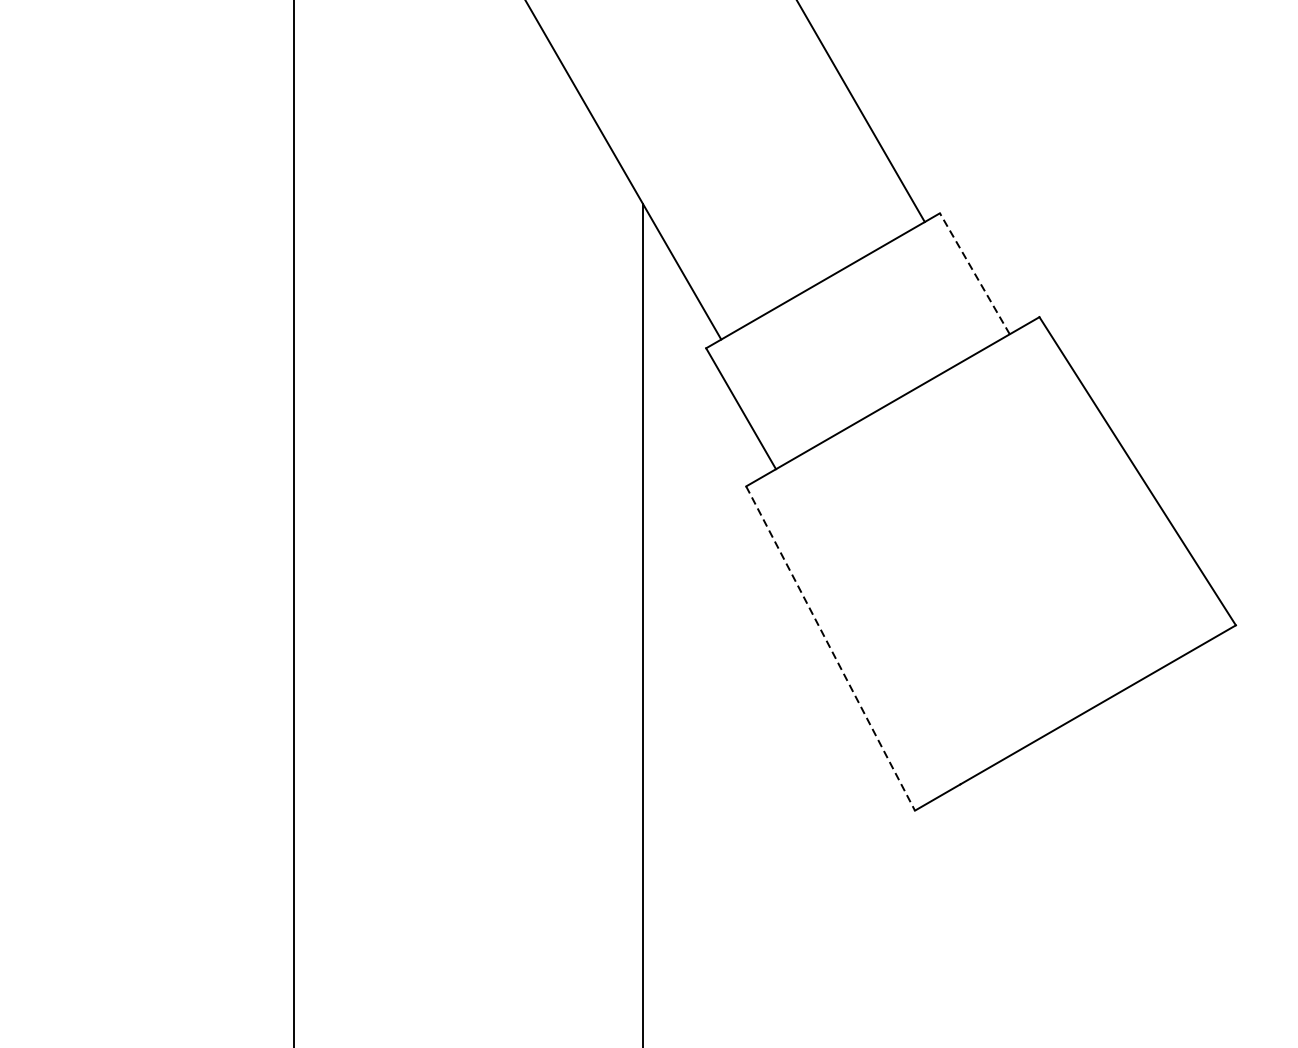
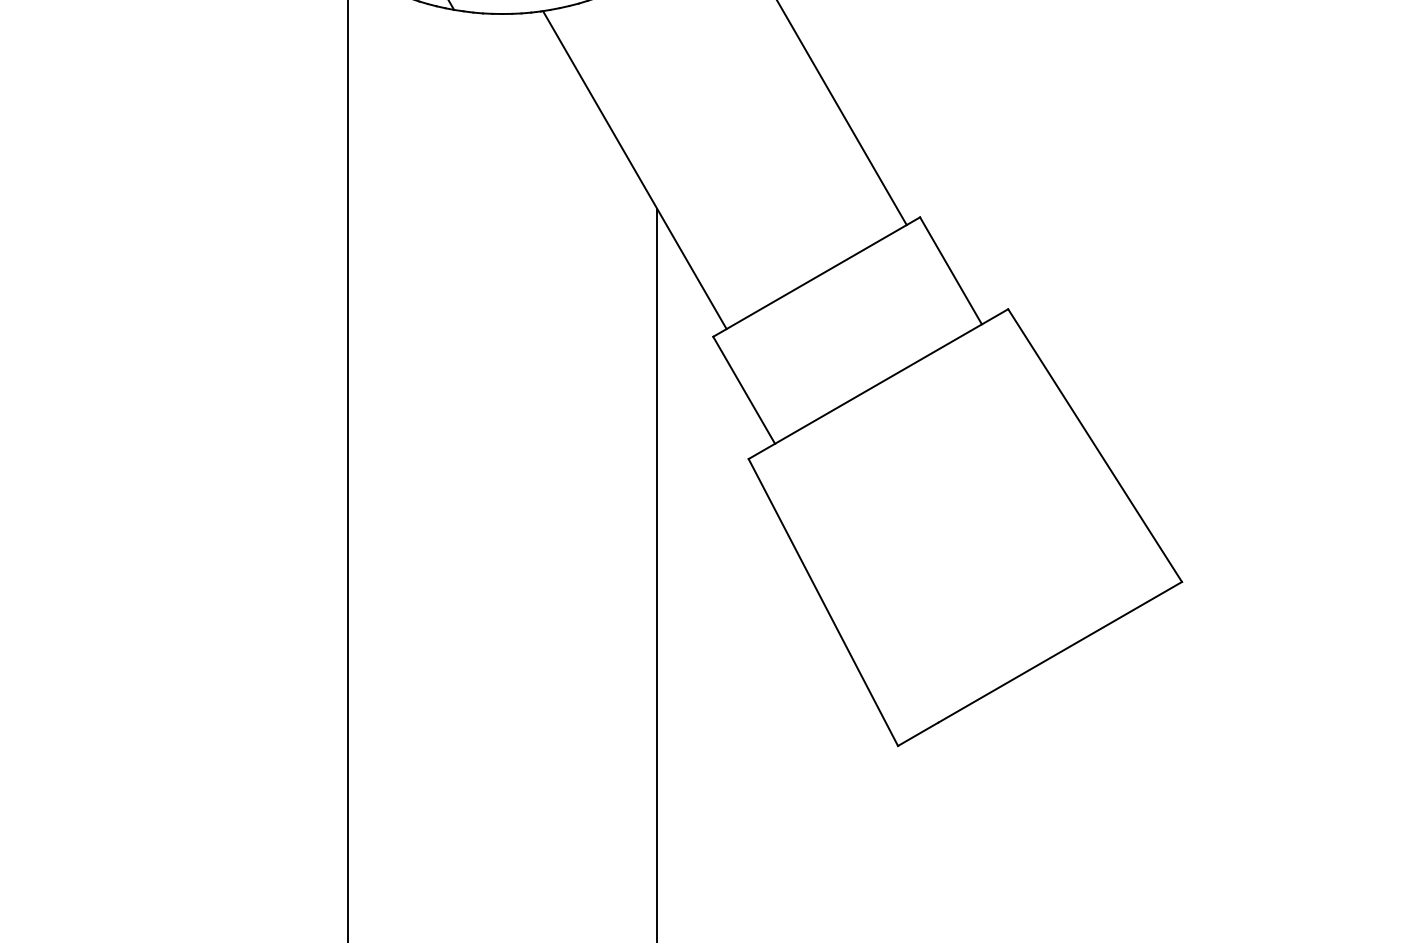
line: (975, 273) -> (951, 270), dashed -> solid
line: (830, 648) -> (823, 602), dashed -> solid

